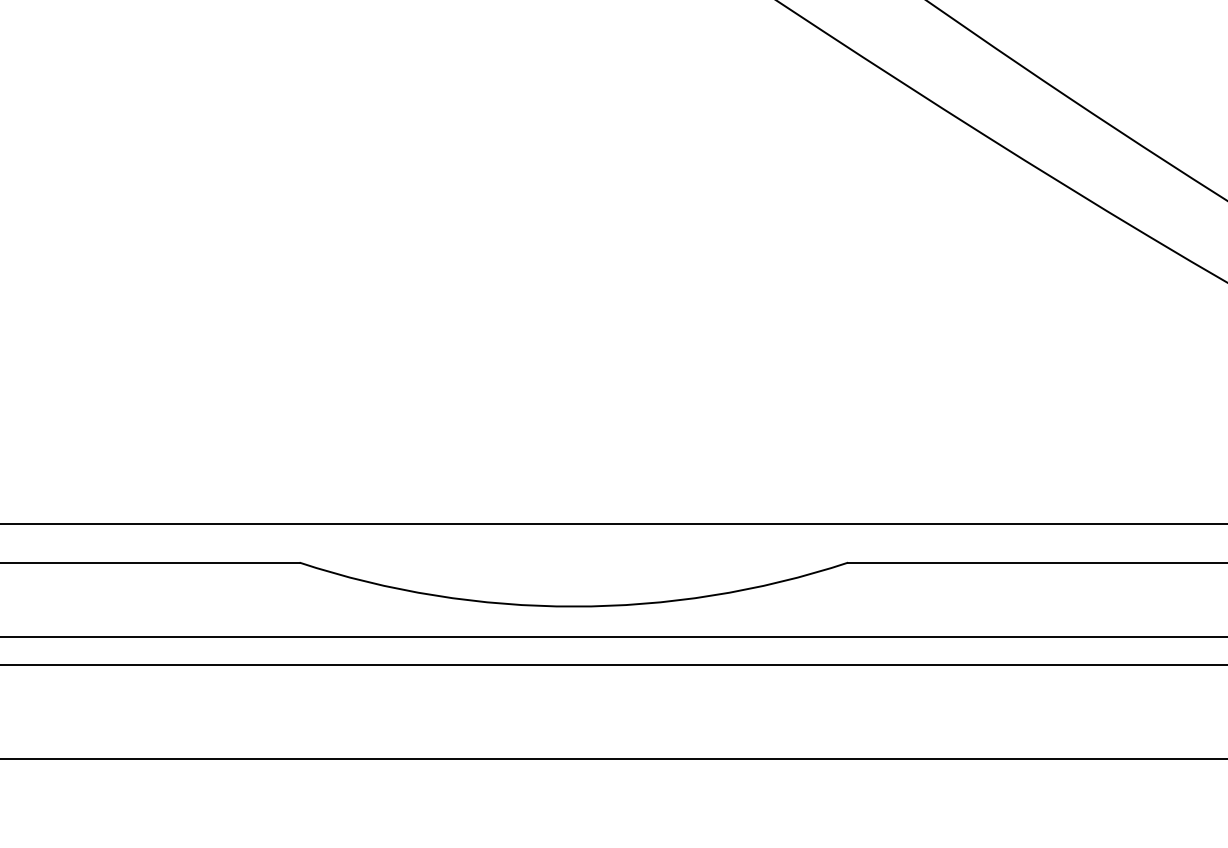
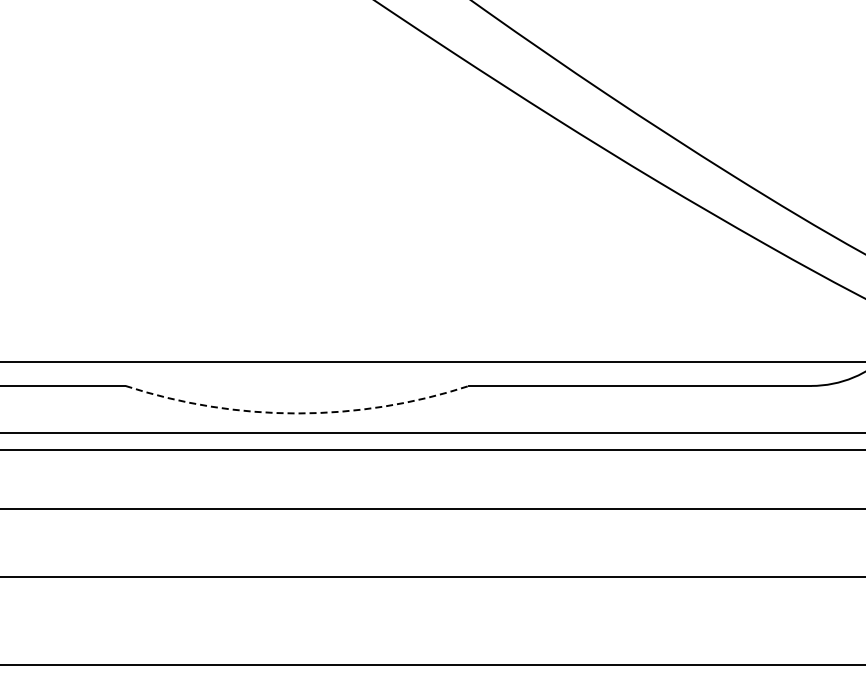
arc: (574, 606) -> (297, 413), solid -> dashed

